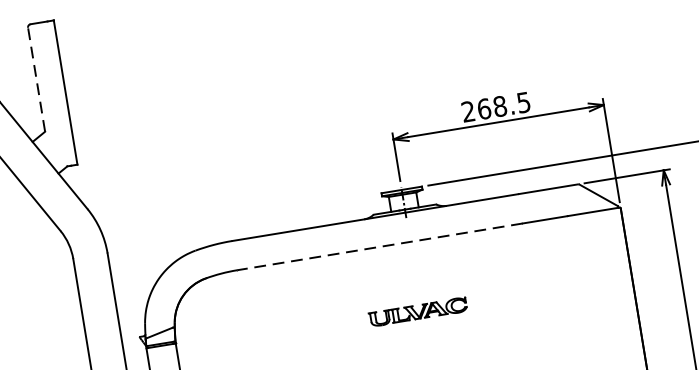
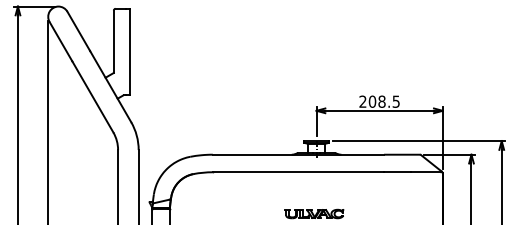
line: (35, 79) -> (113, 41), dashed -> solid
text: (484, 108) -> (372, 101), 268.5 -> 208.5
line: (380, 247) -> (298, 172), dashed -> solid

